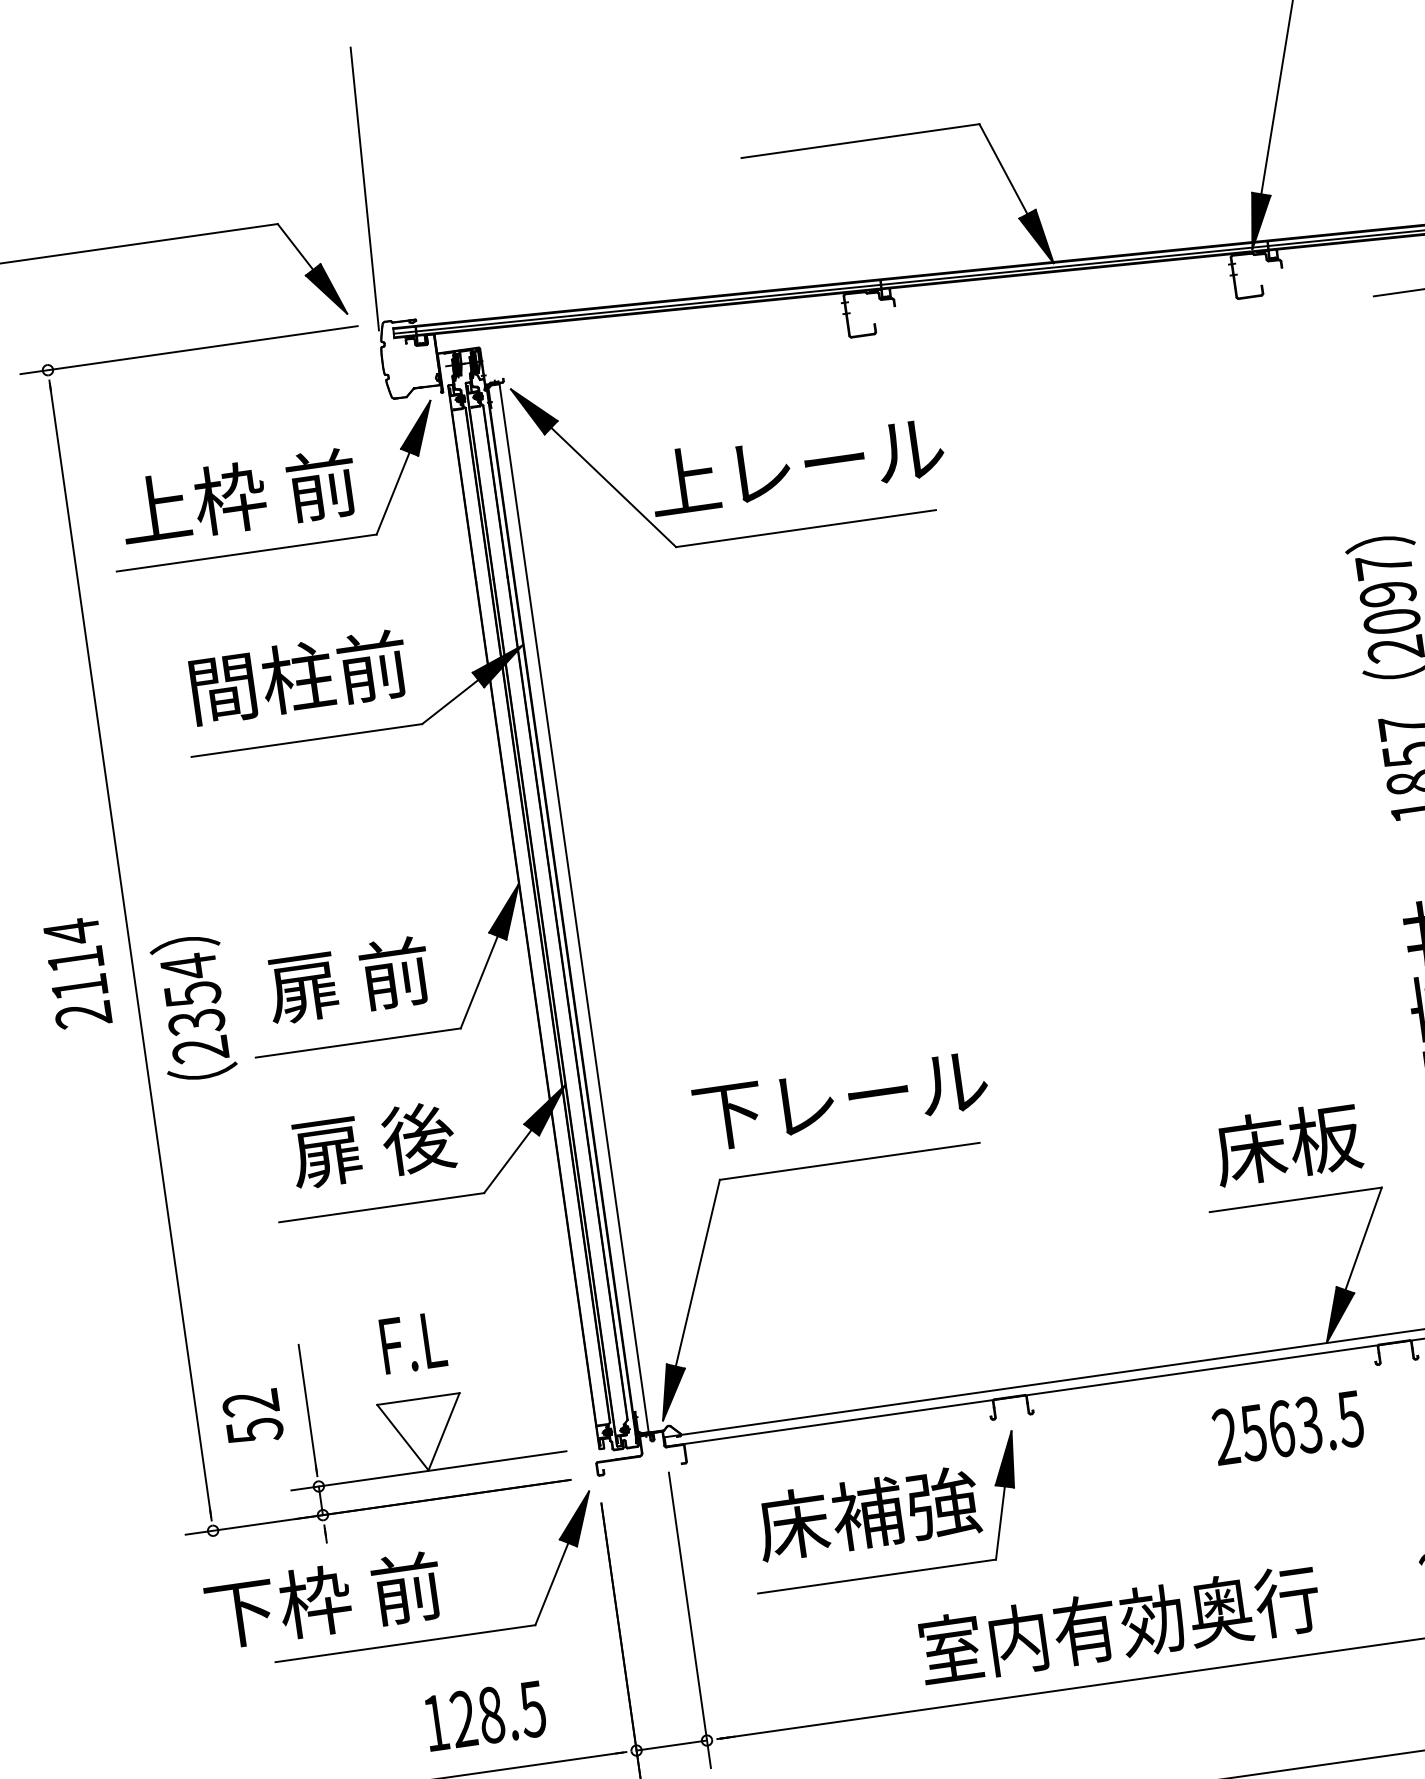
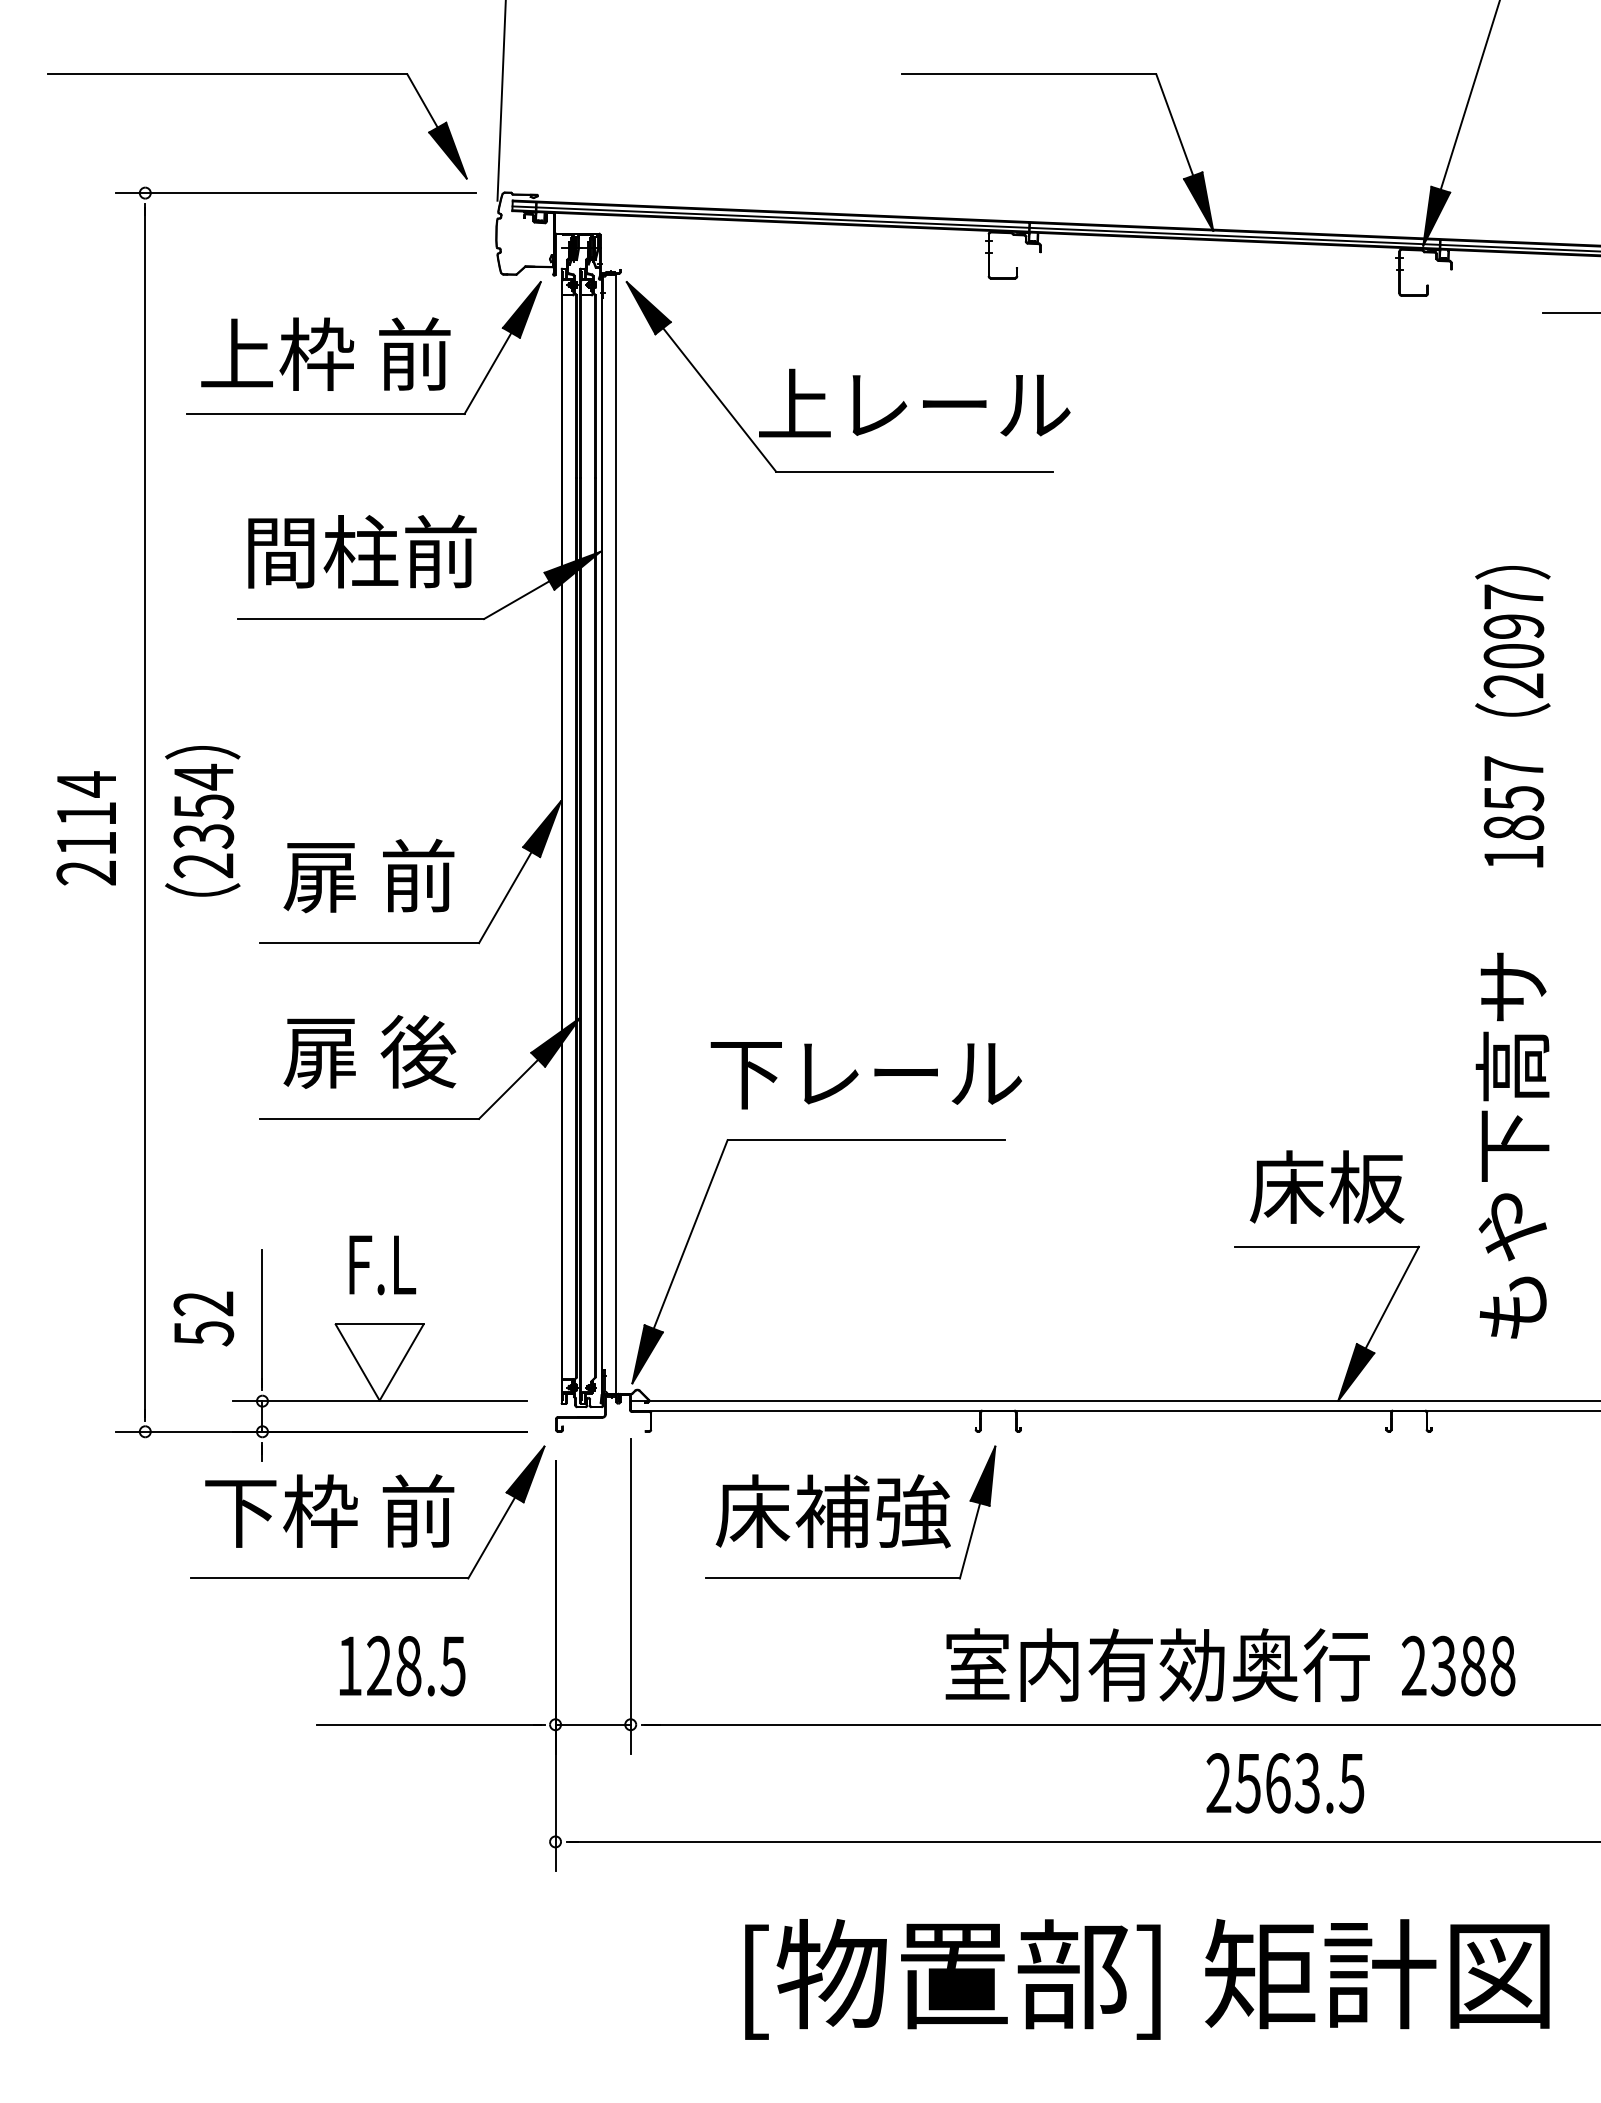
text: (193, 1008) -> (202, 821), moved
text: (1288, 1428) -> (1285, 1783), moved
text: (323, 1599) -> (329, 1510), moved
text: (1119, 1624) -> (1157, 1664), moved

